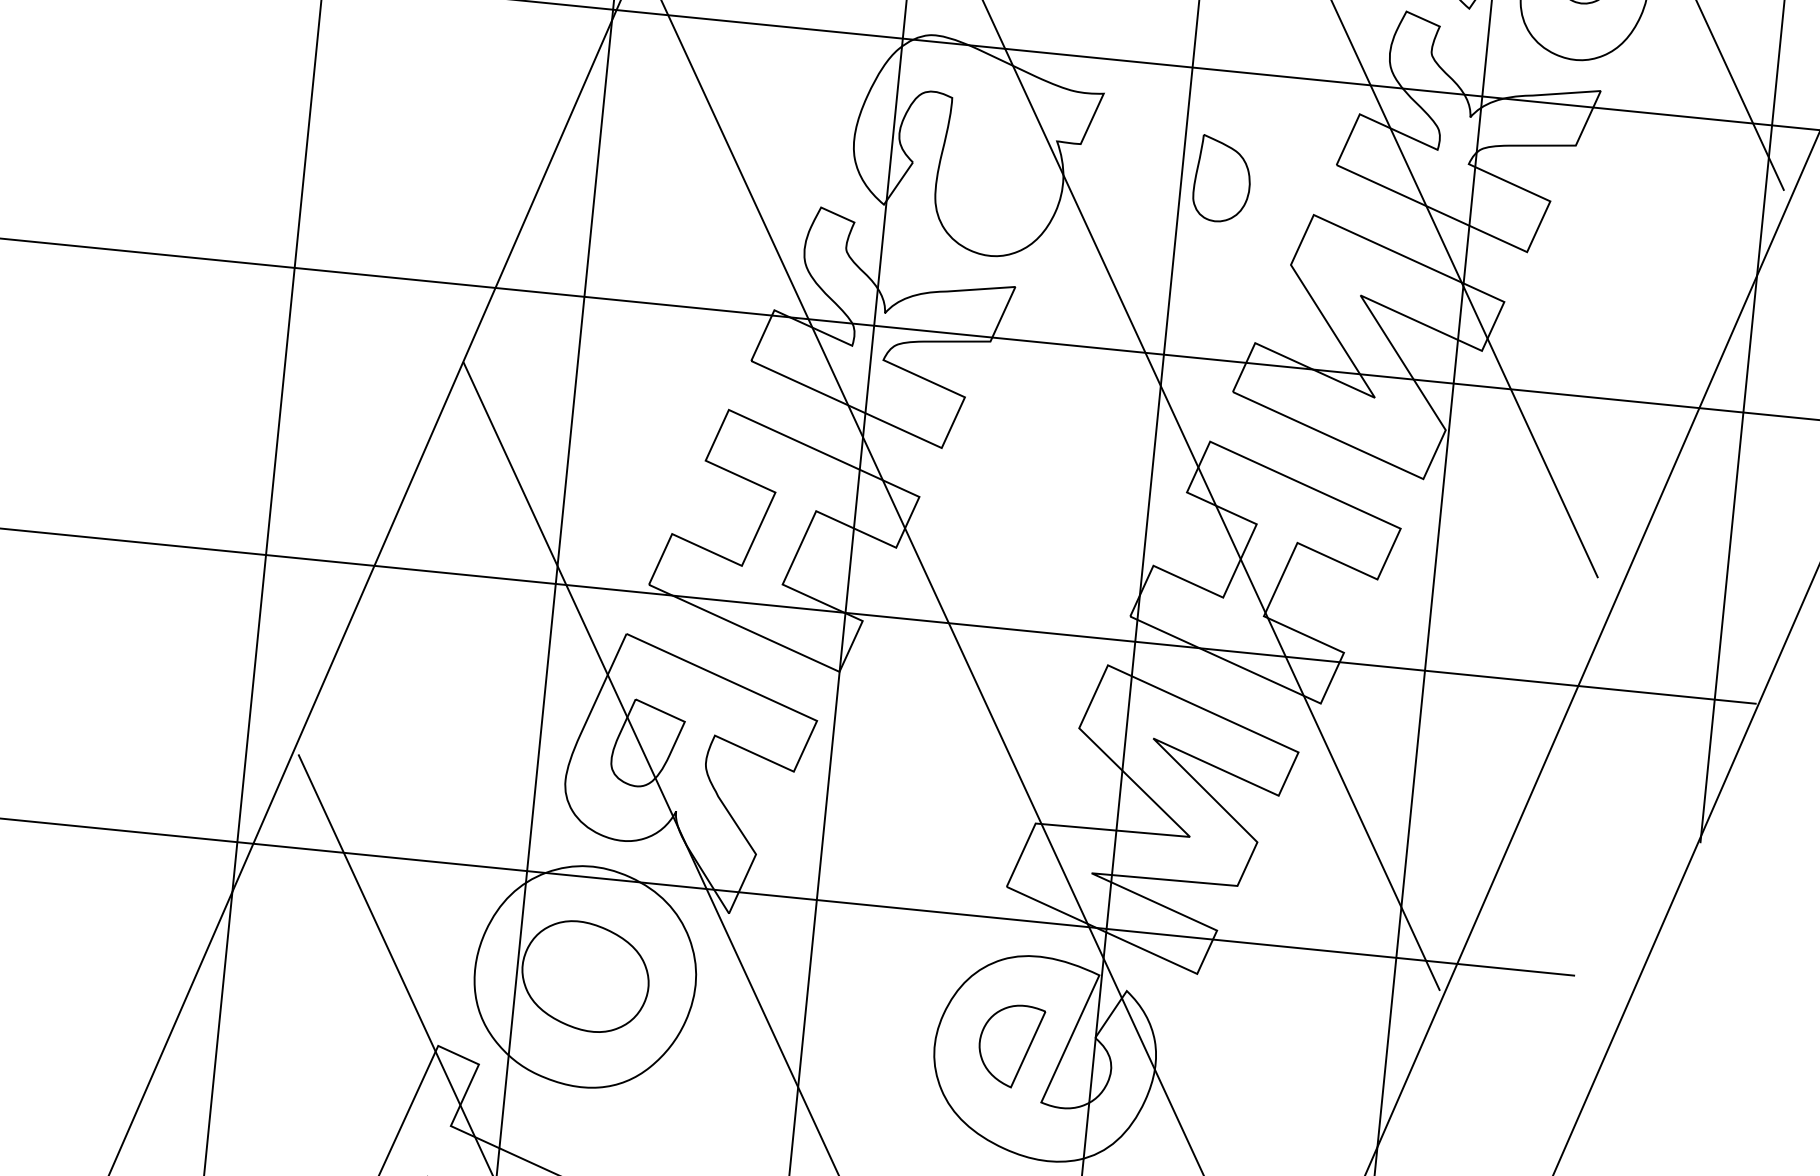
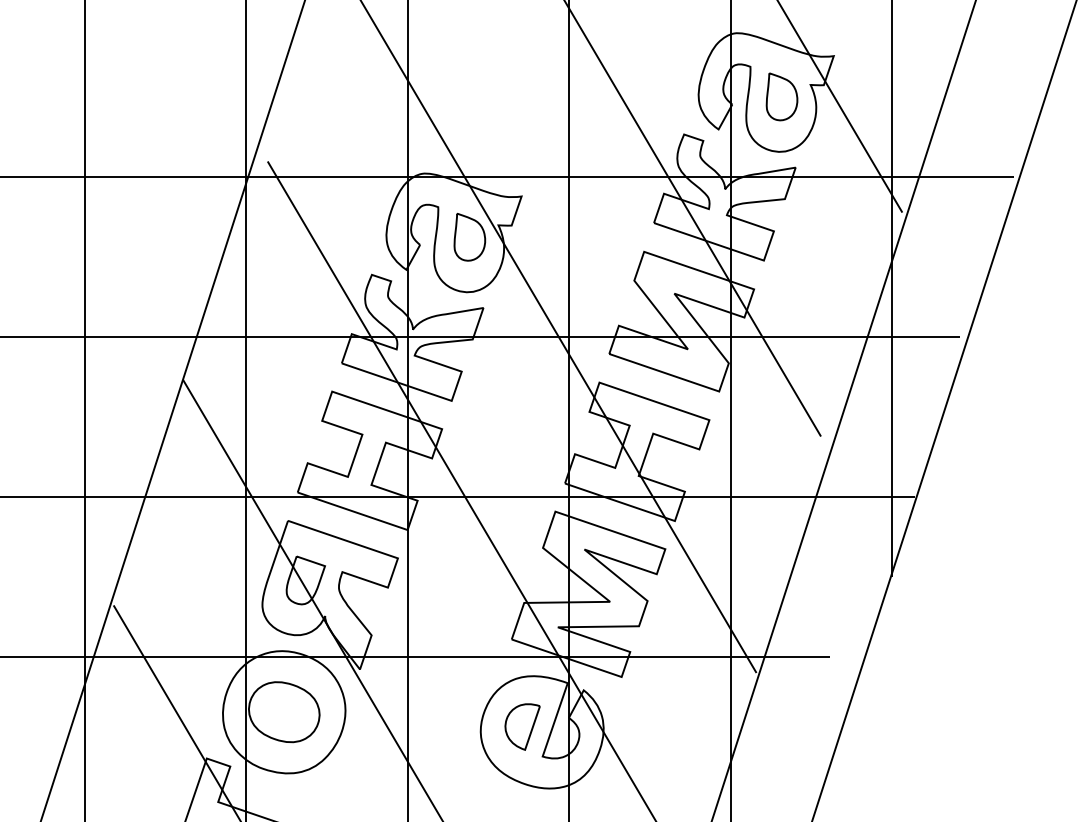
part: (1222, 178) -> (469, 236), moved

